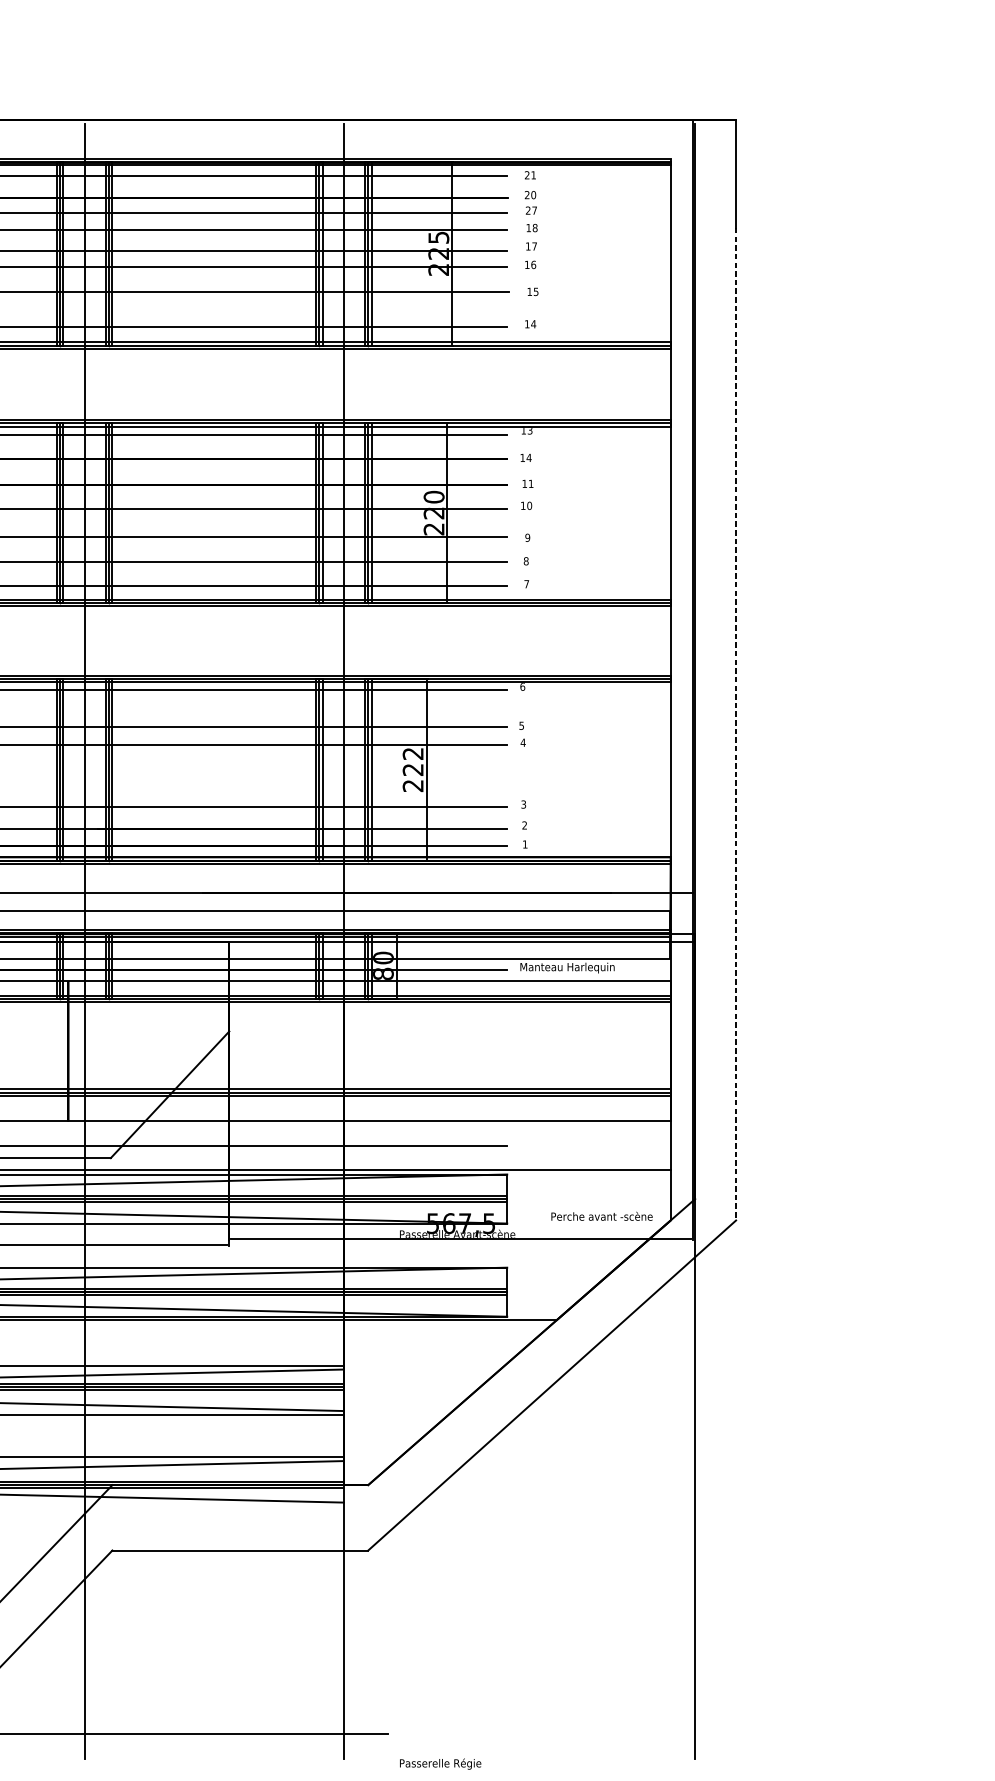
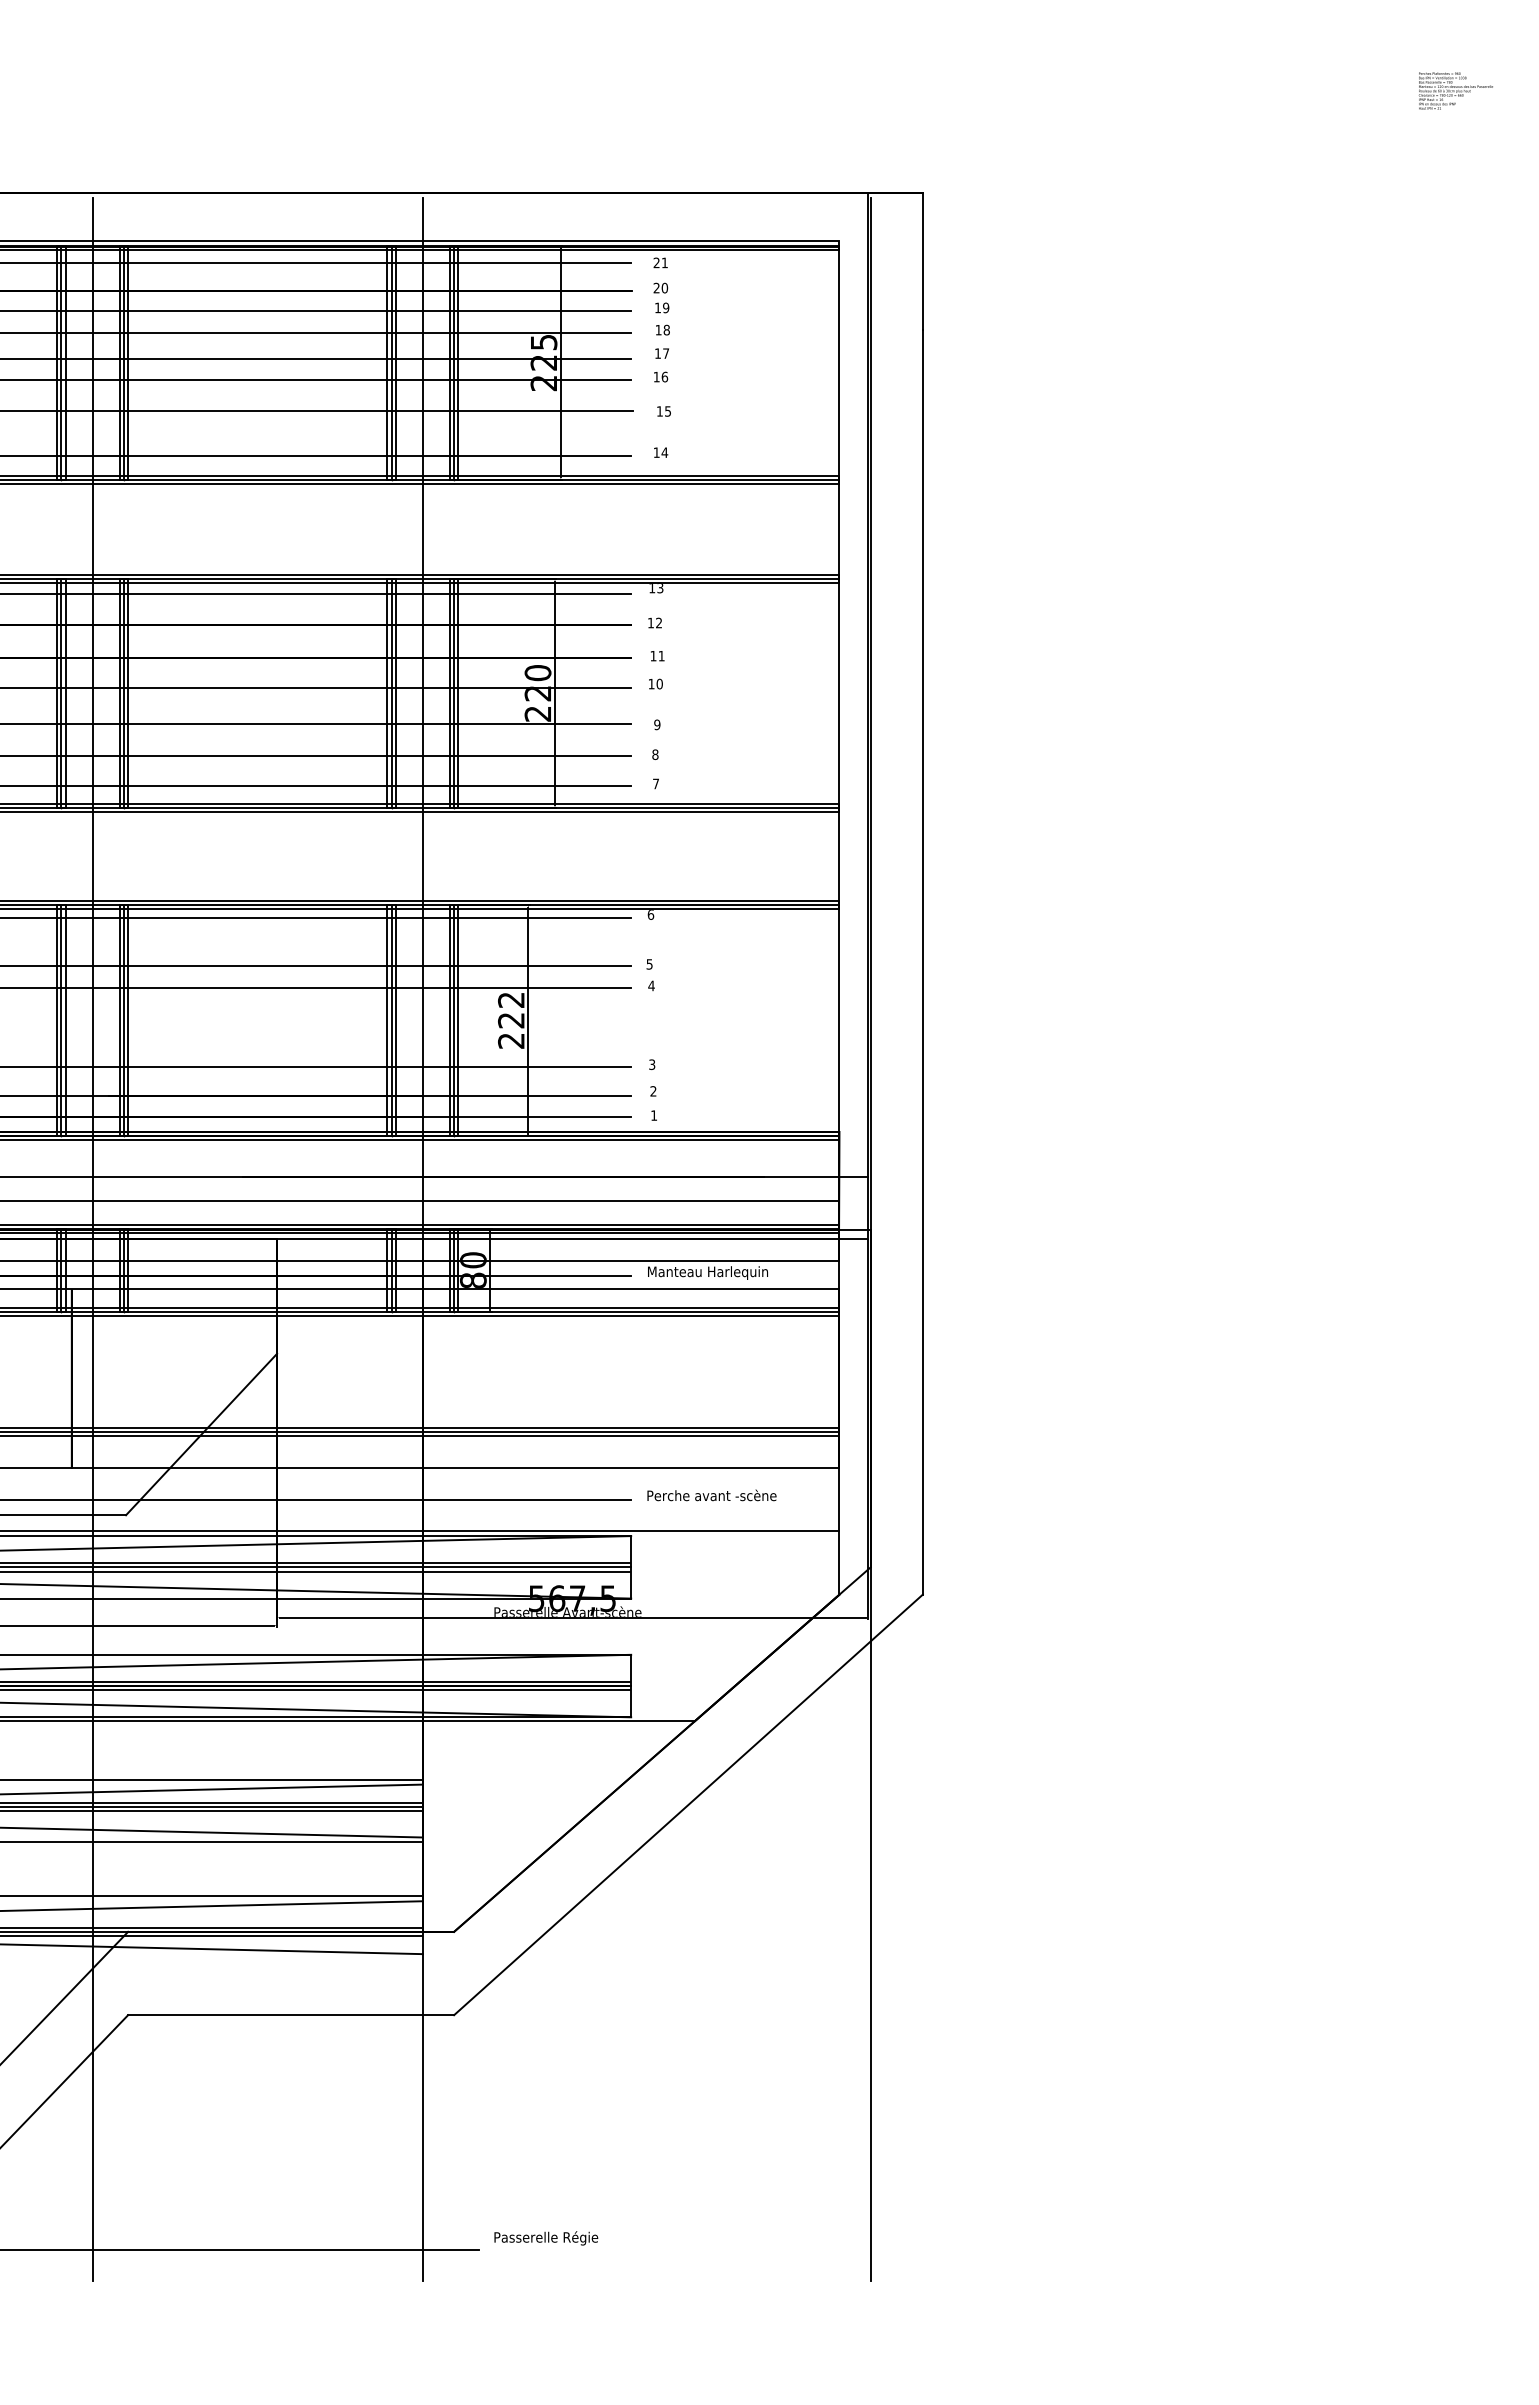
text: (531, 210) -> (661, 307), 27 -> 19
text: (528, 457) -> (658, 622), 14 -> 12
line: (735, 724) -> (922, 962), dashed -> solid
text: (601, 1216) -> (711, 1495), moved
text: (440, 1764) -> (546, 2238), moved

